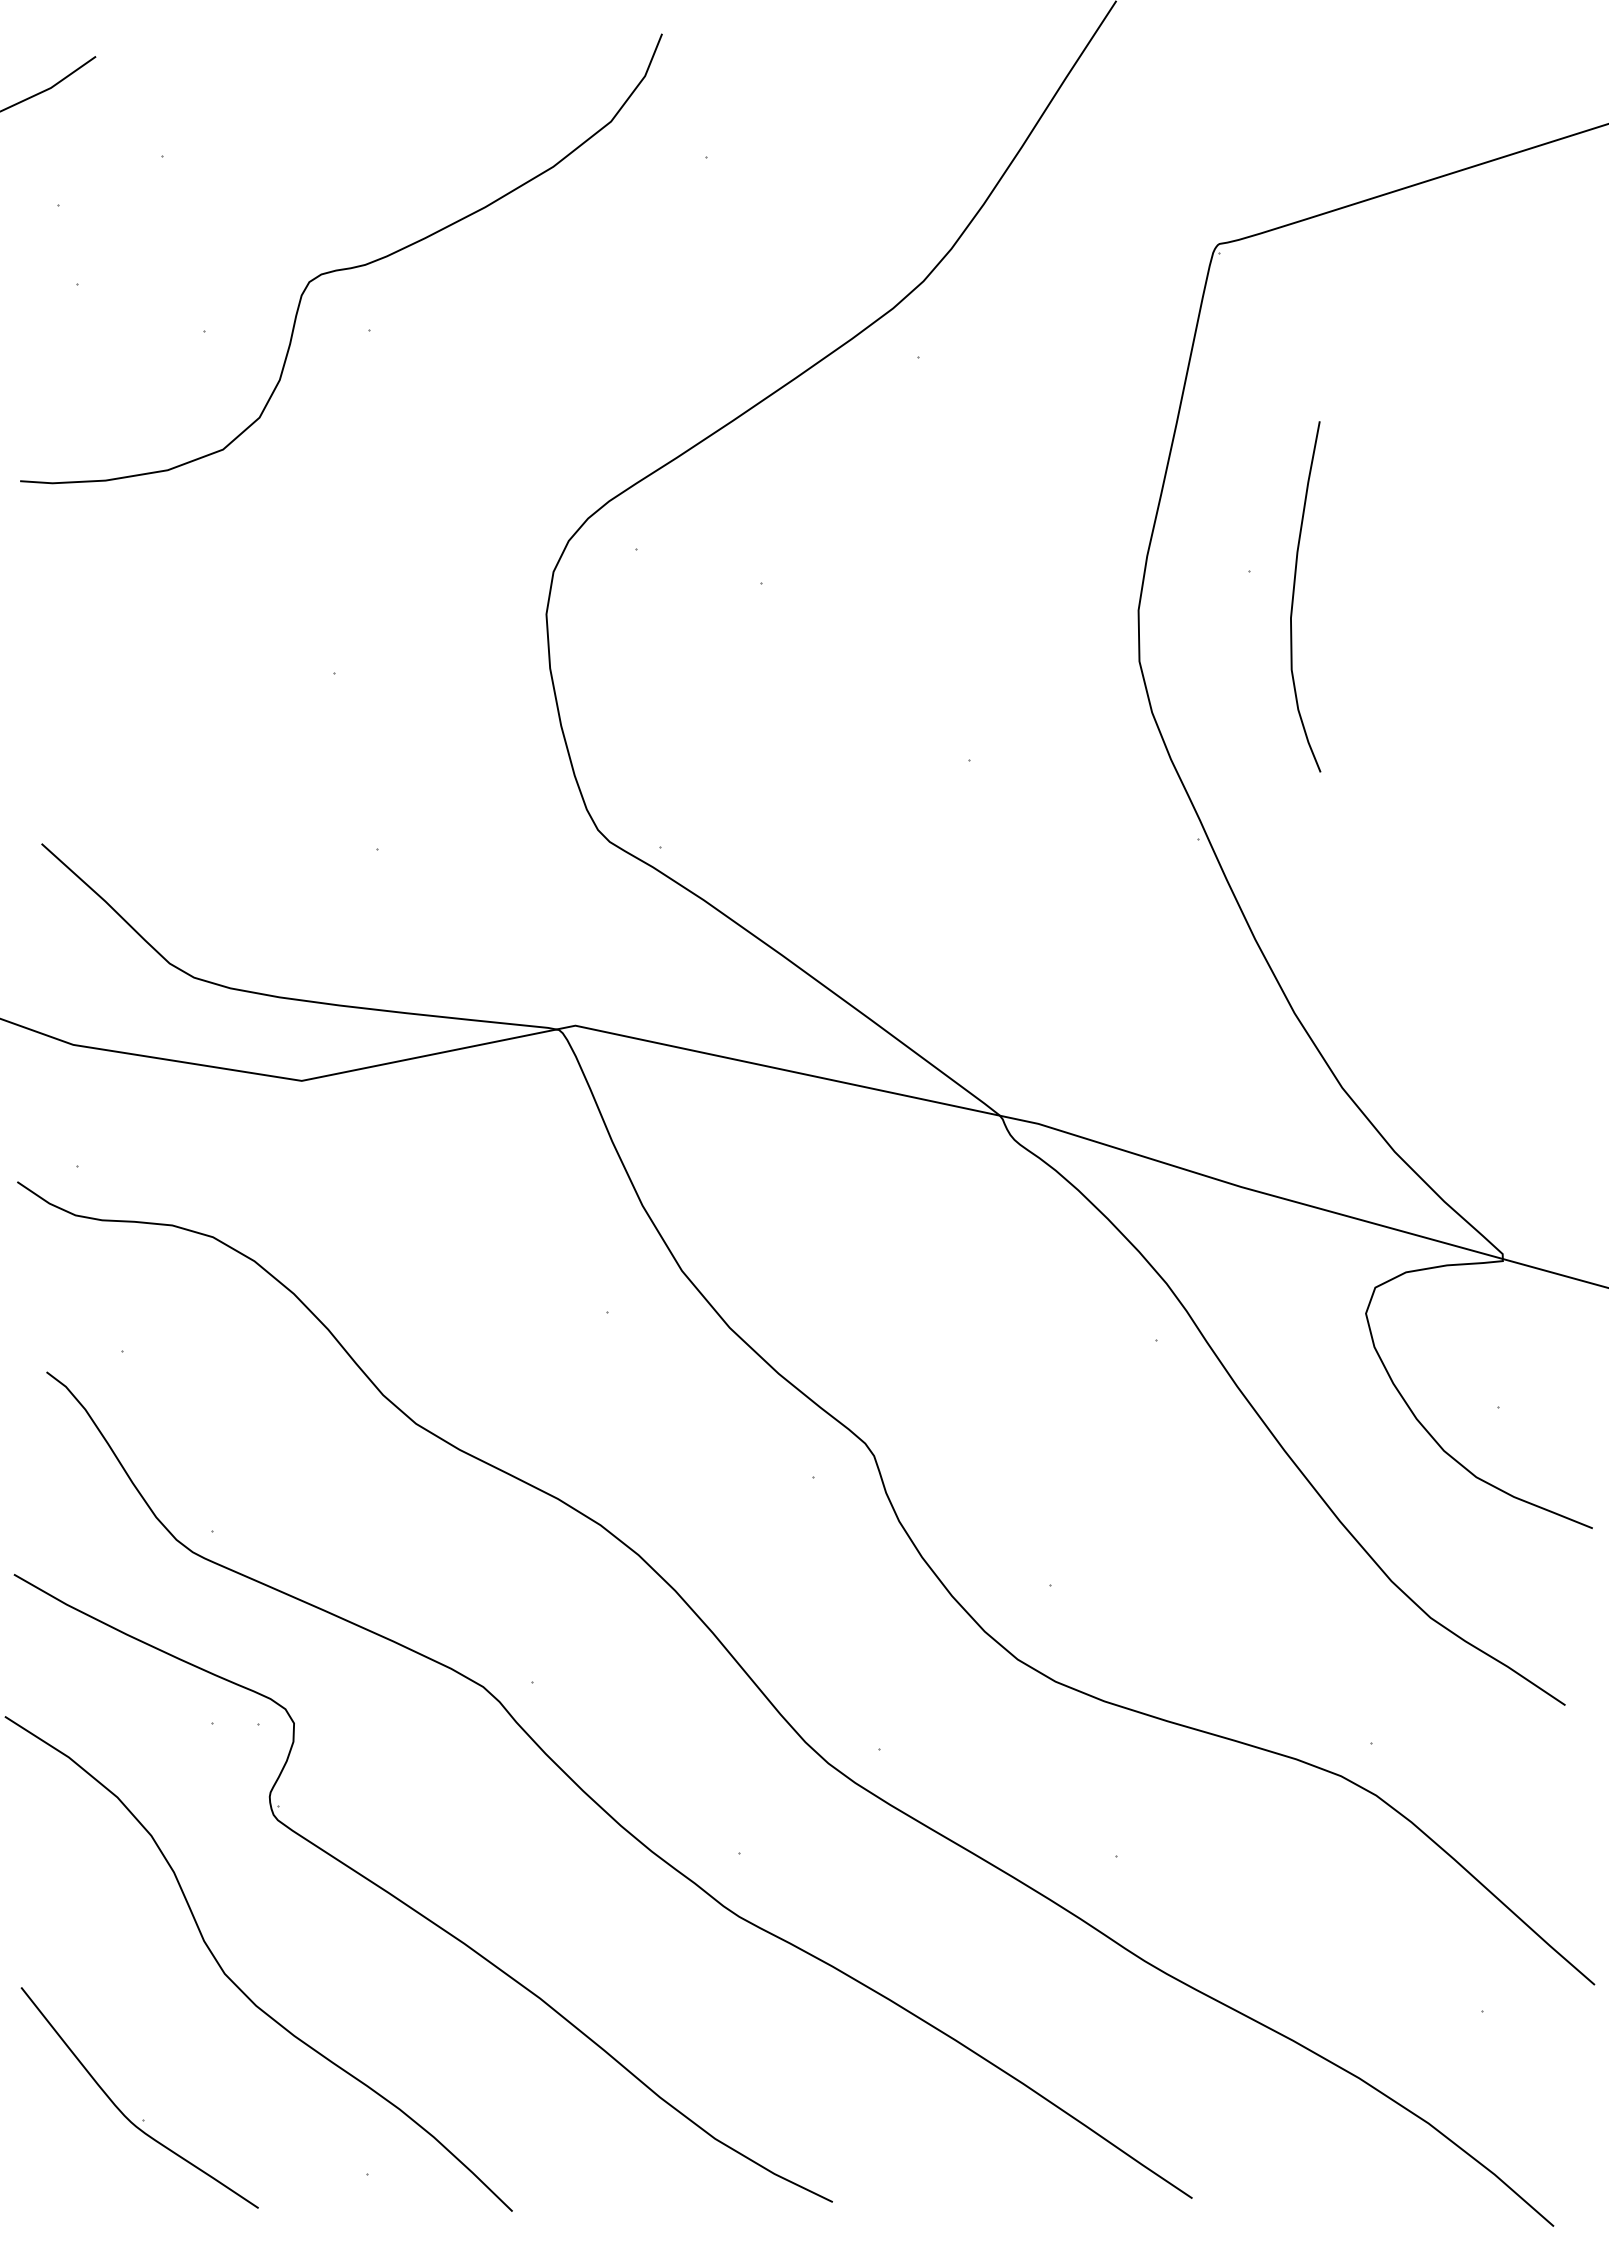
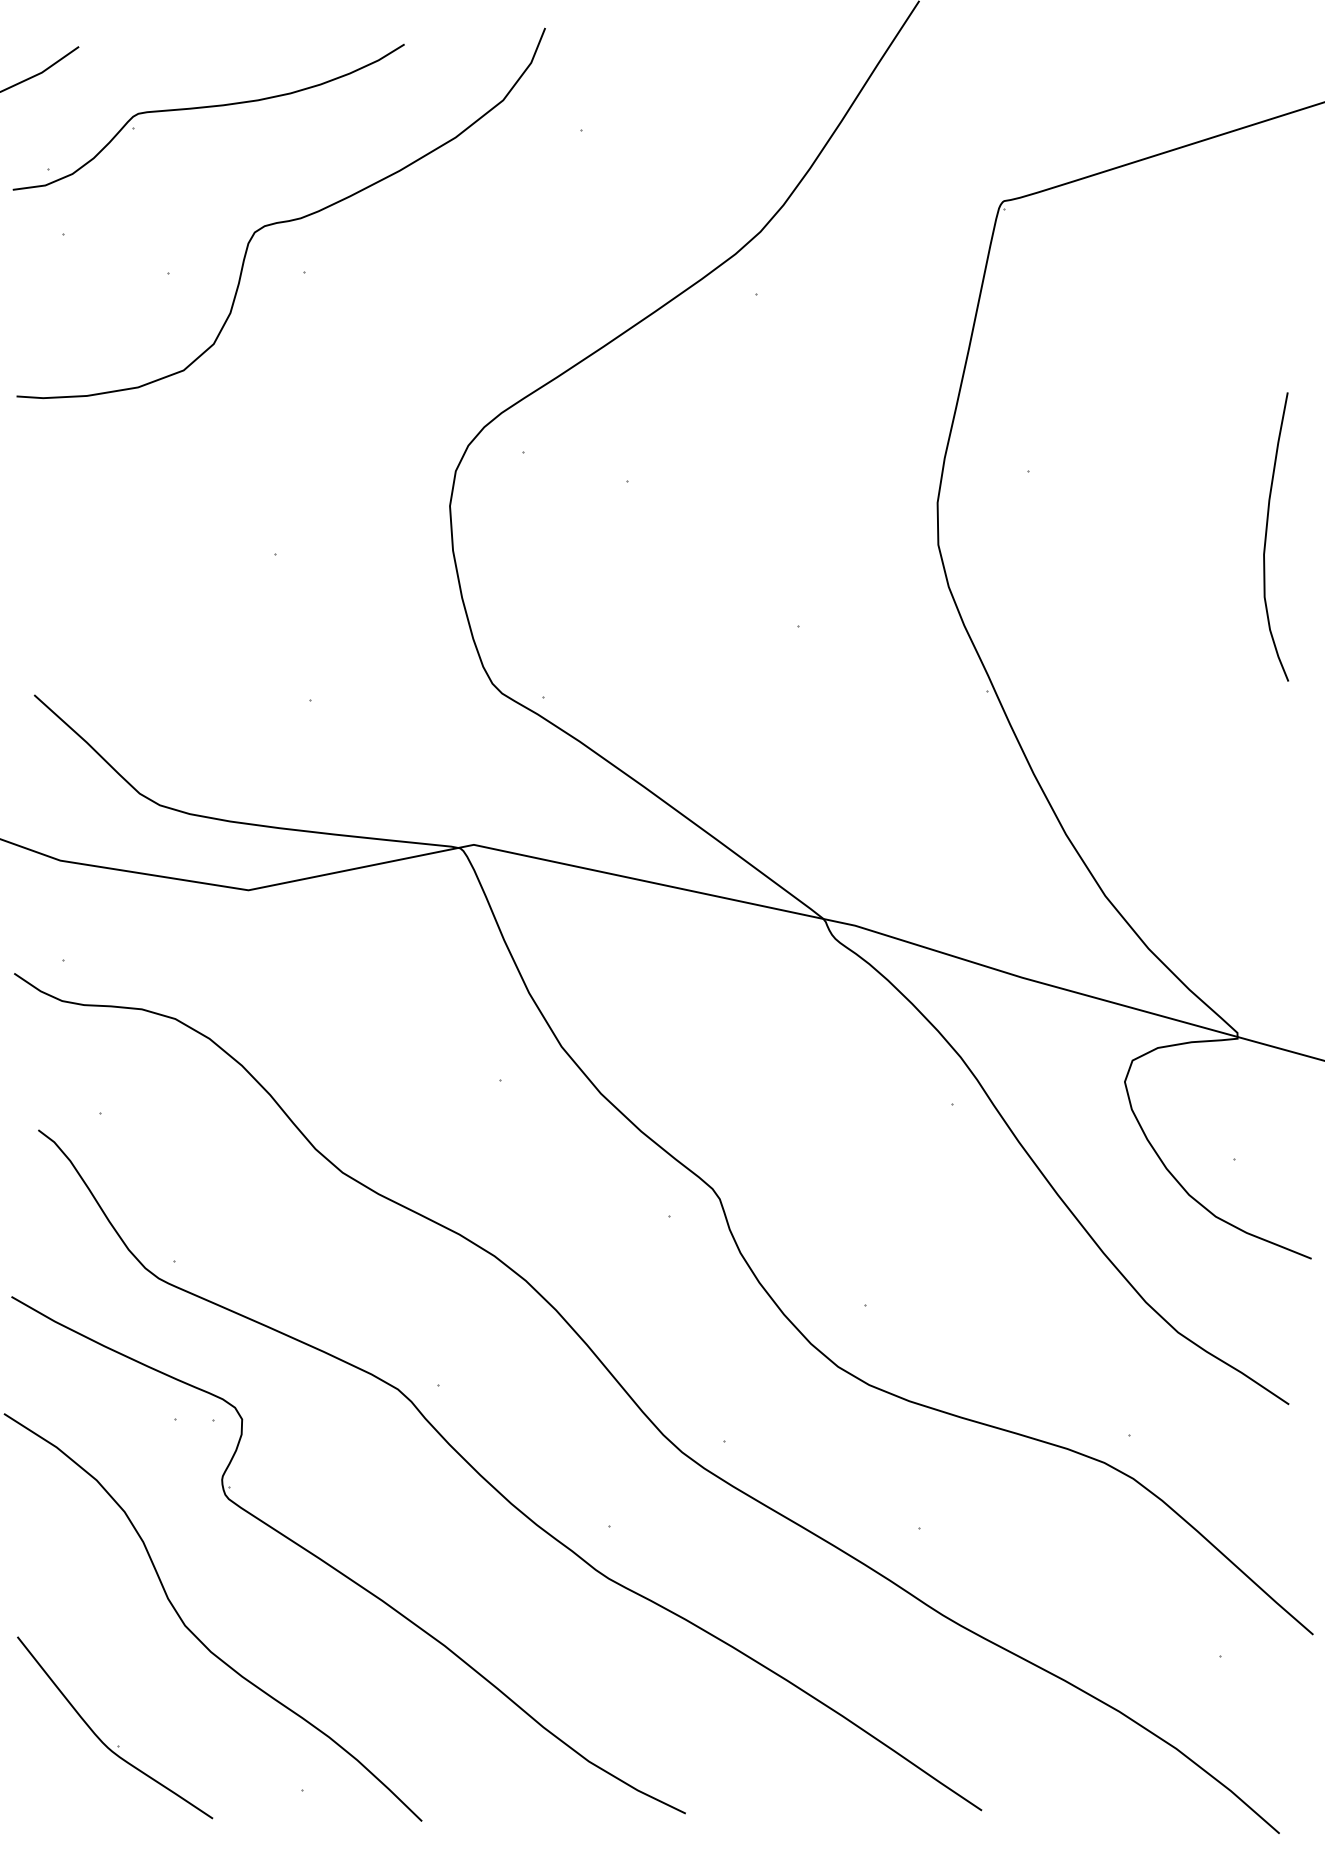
curve: (253, 130) -> (208, 107), added
curve: (1294, 595) -> (1266, 535), moved

